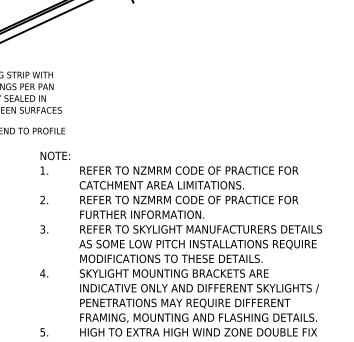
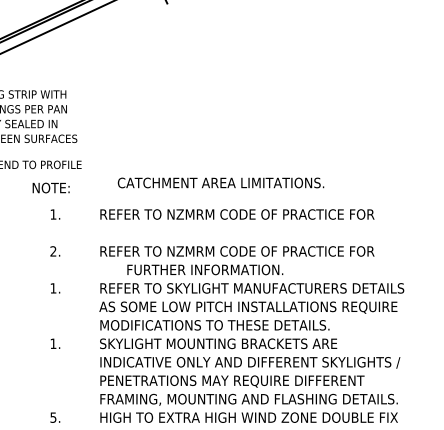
text: (54, 155) -> (50, 187), moved
text: (161, 184) -> (220, 182), moved
text: (142, 214) -> (205, 269), moved
text: (42, 229) -> (53, 288), 3. -> 1.
text: (42, 273) -> (53, 343), 4. -> 1.

